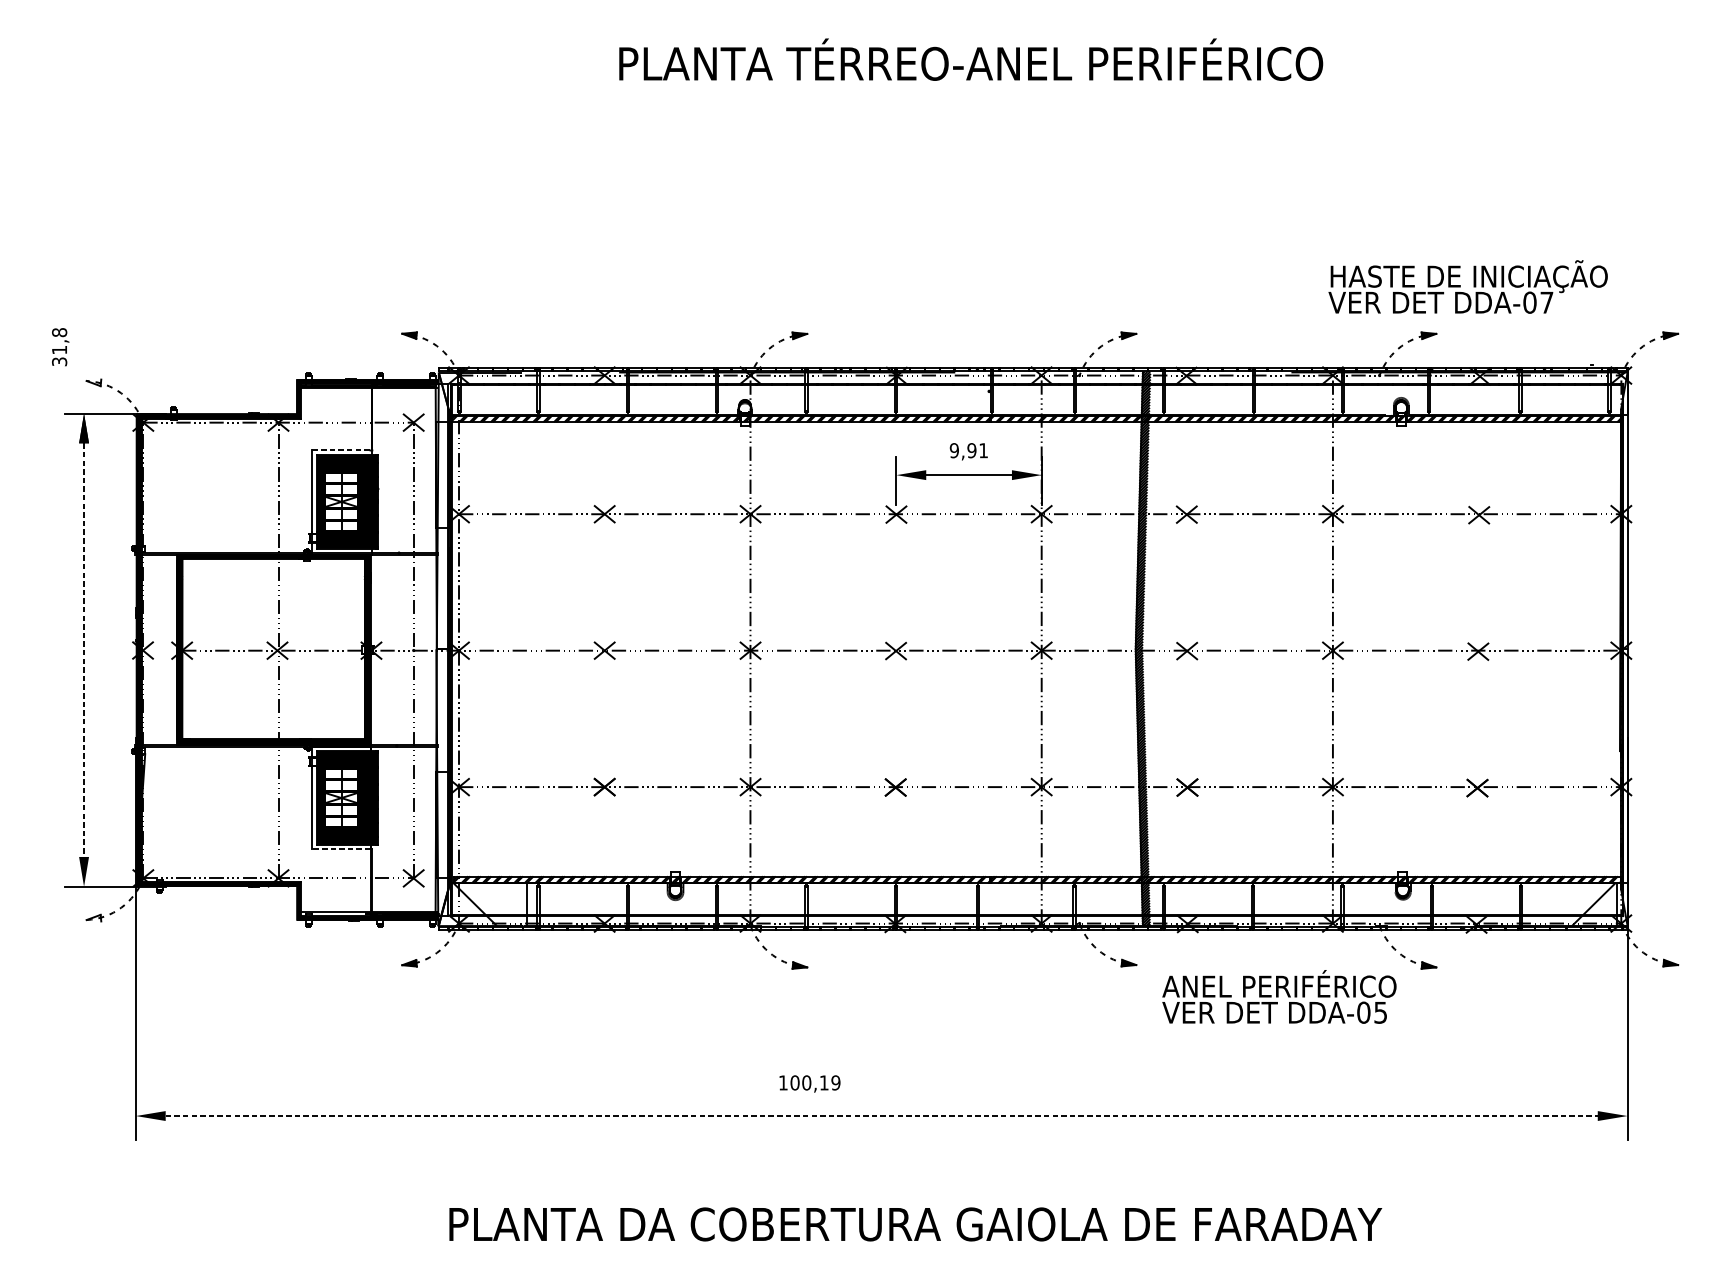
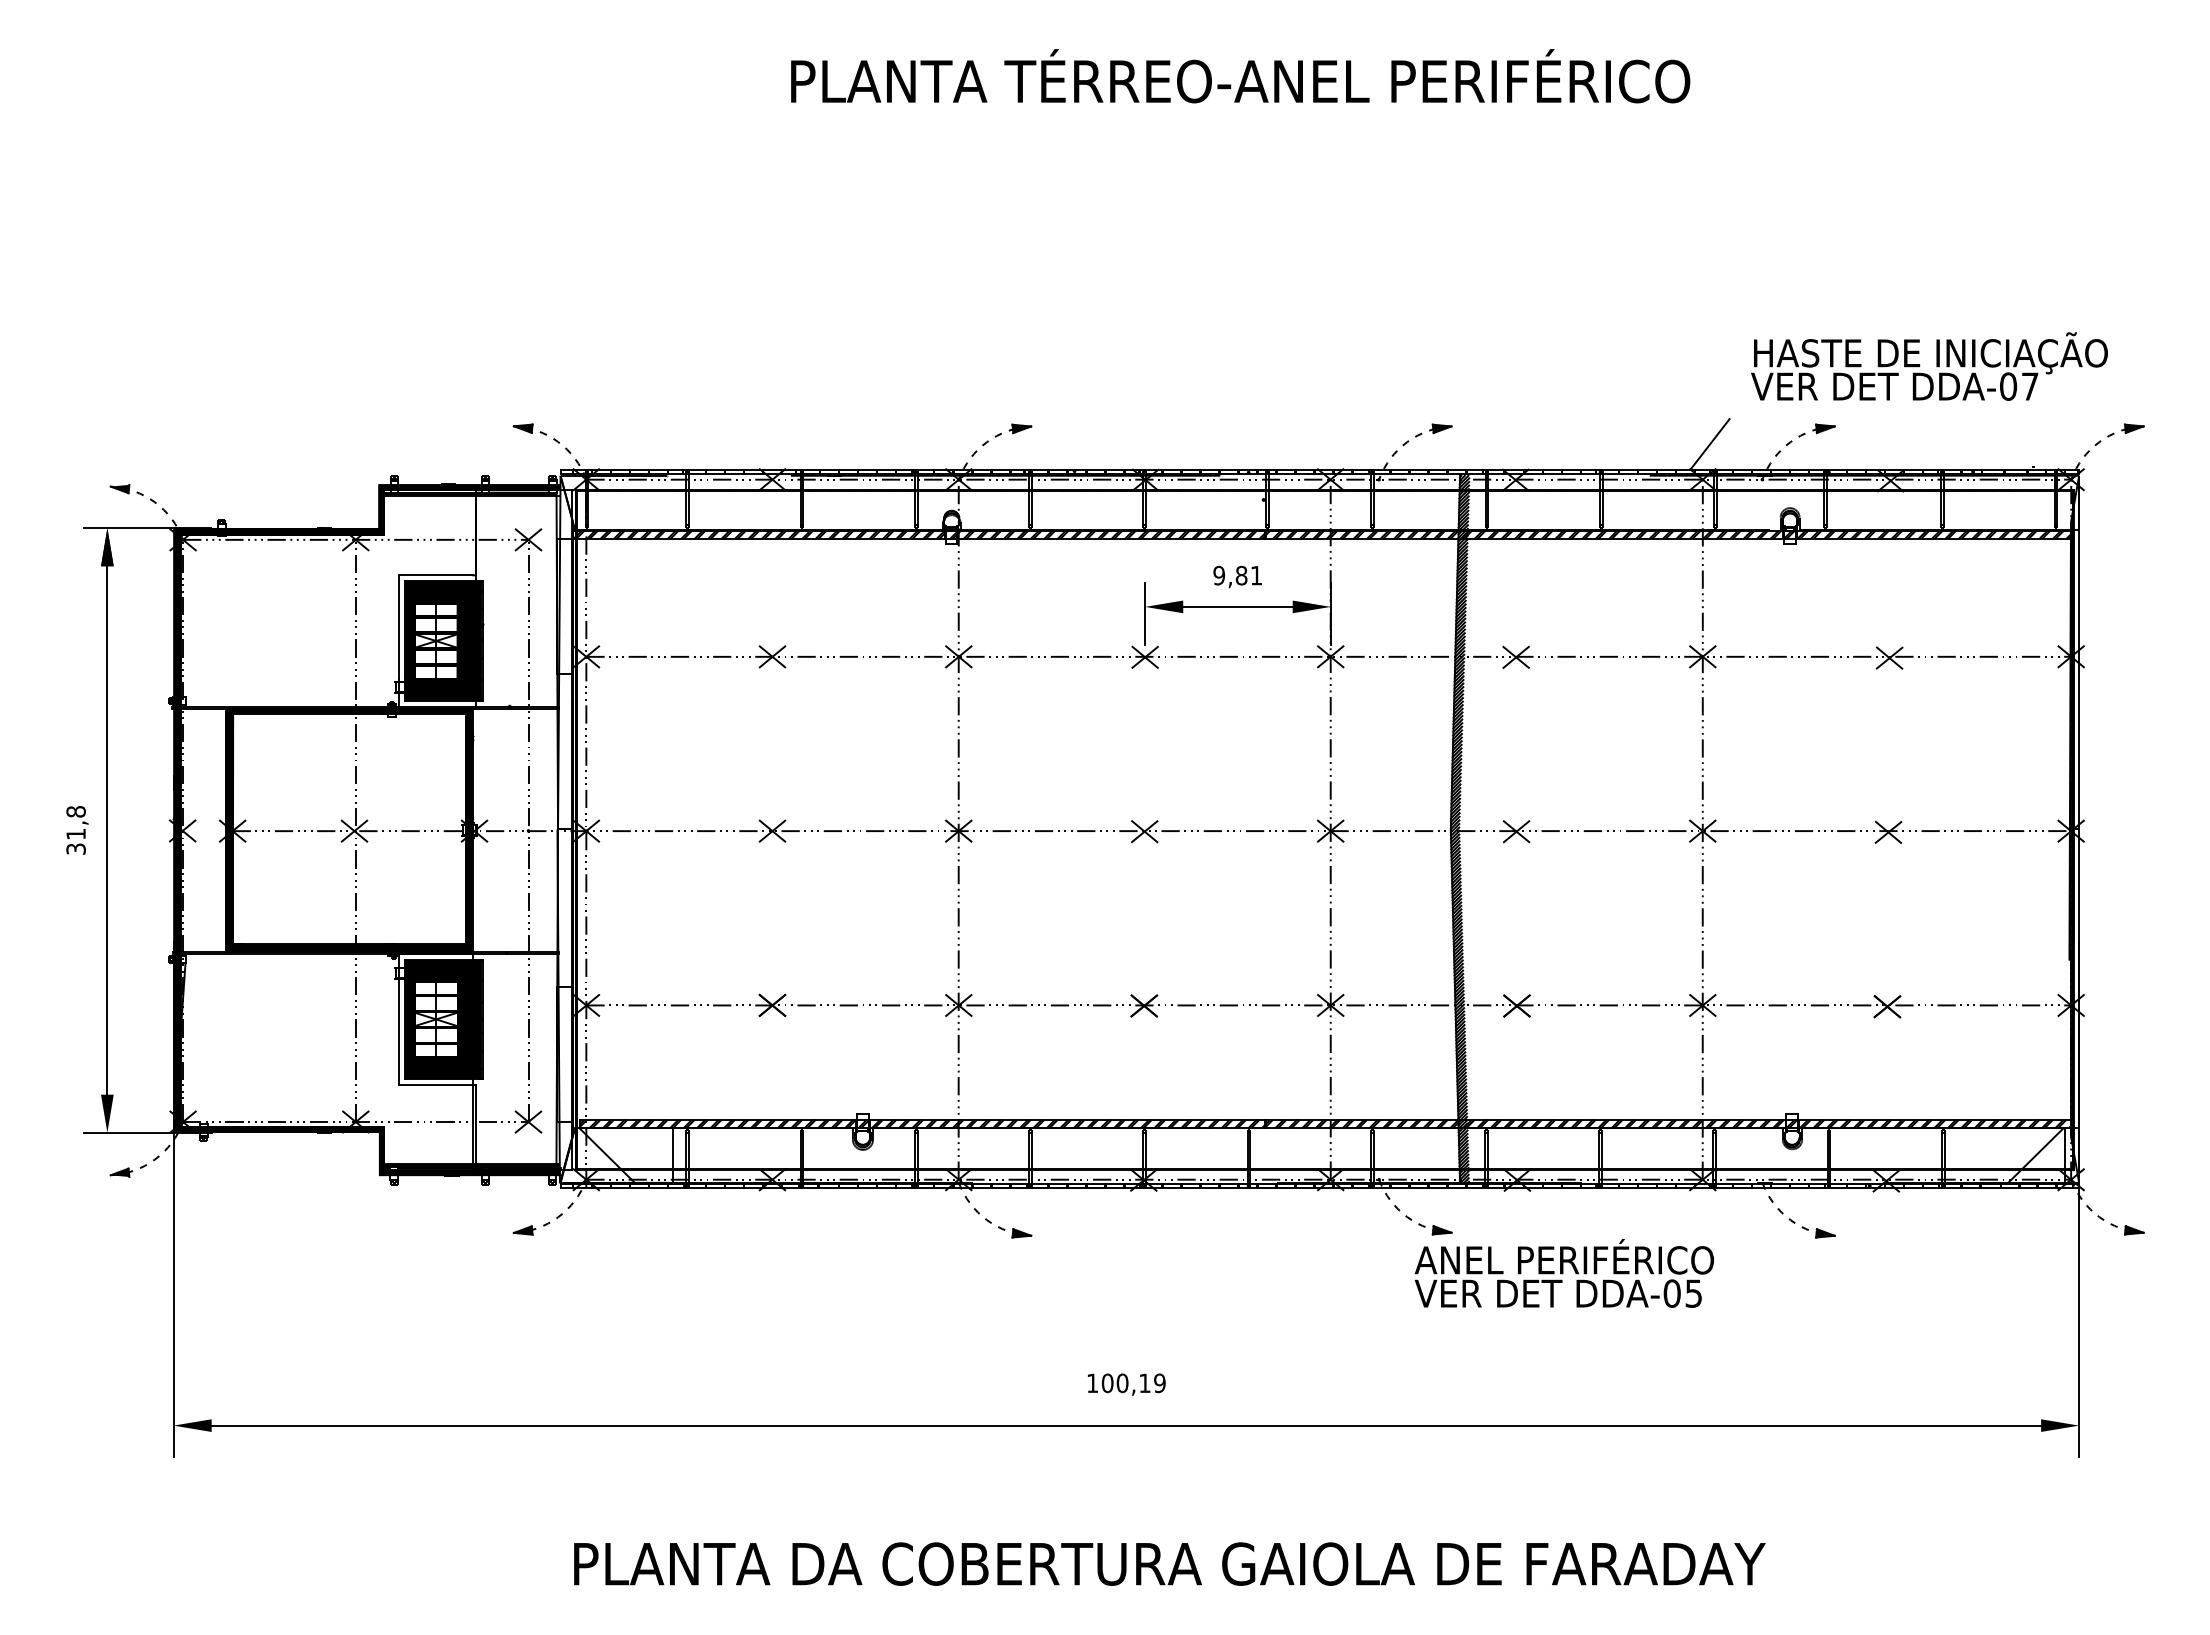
text: (1468, 286) -> (1929, 366), moved
text: (60, 347) -> (77, 830), moved
line: (1338, 348) -> (1709, 444), added
fill: (93, 382) -> (119, 488), added
line: (341, 450) -> (436, 575), dashed -> solid
text: (971, 450) -> (1241, 575), 9,91 -> 9,81
line: (84, 650) -> (107, 830), dashed -> solid
line: (340, 849) -> (435, 1085), dashed -> solid
fill: (333, 913) -> (425, 1166), added
fill: (93, 917) -> (119, 1172), added
text: (1279, 996) -> (1564, 1273), moved
text: (809, 1083) -> (1126, 1384), moved
line: (881, 1115) -> (1126, 1425), dashed -> solid

